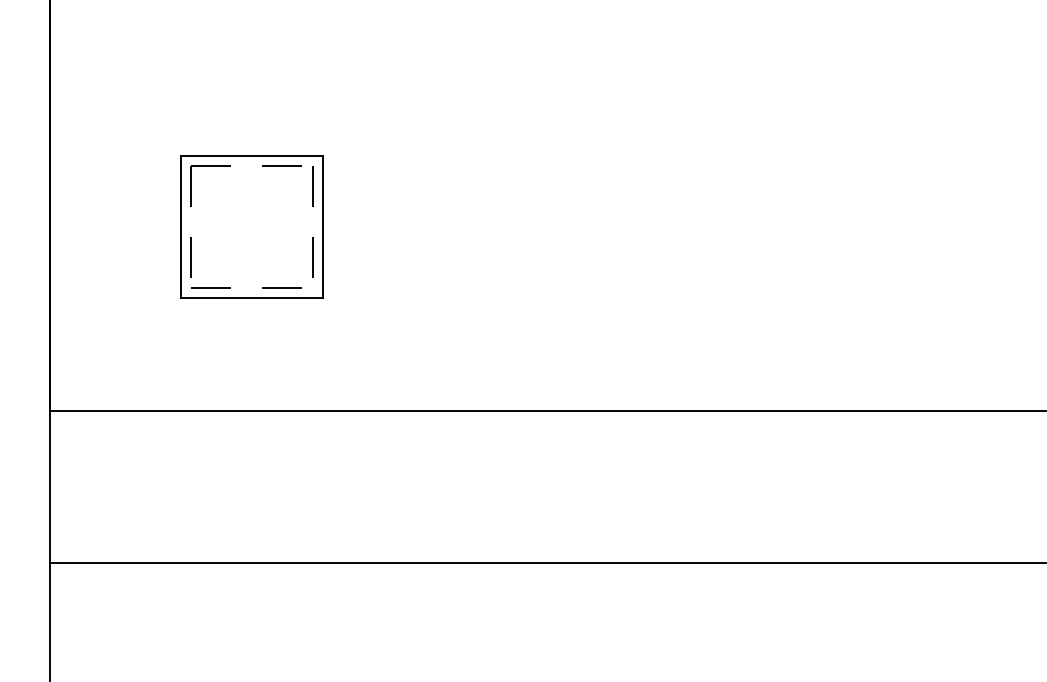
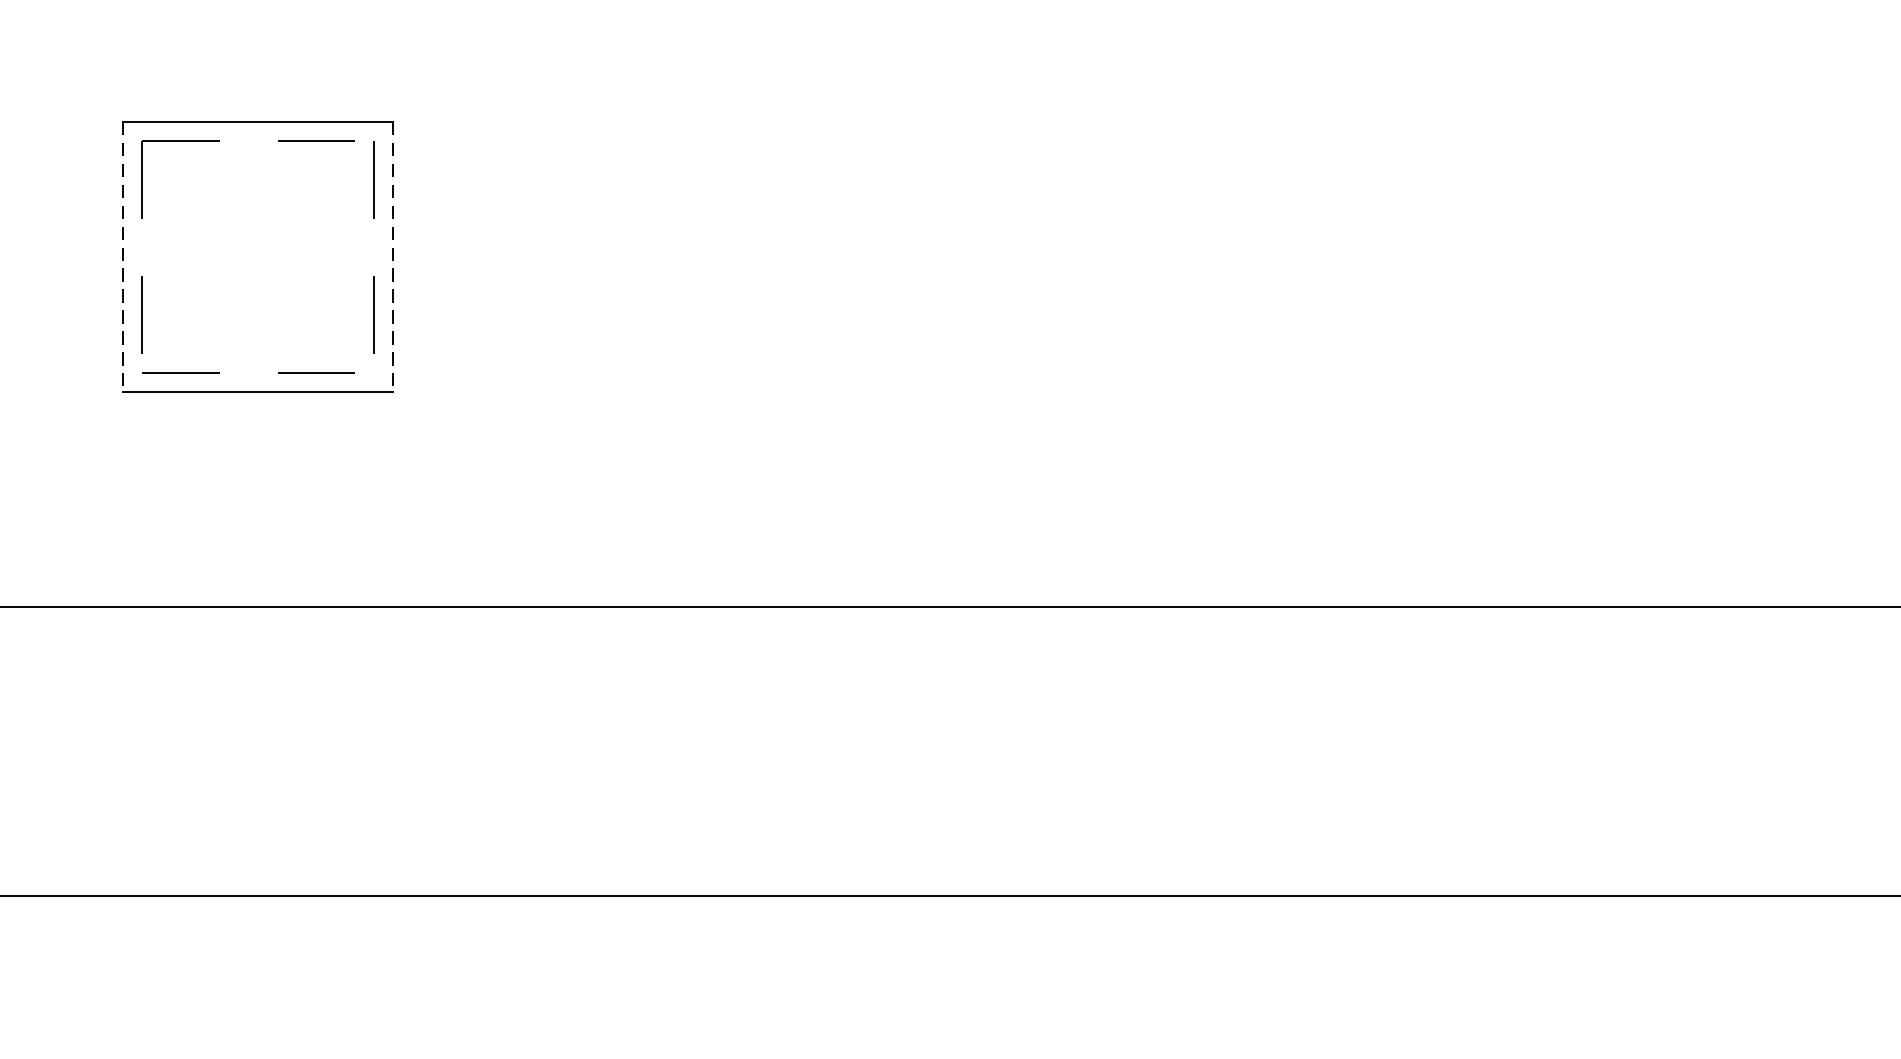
line: (180, 227) -> (122, 258), solid -> dashed
line: (322, 227) -> (393, 258), solid -> dashed

